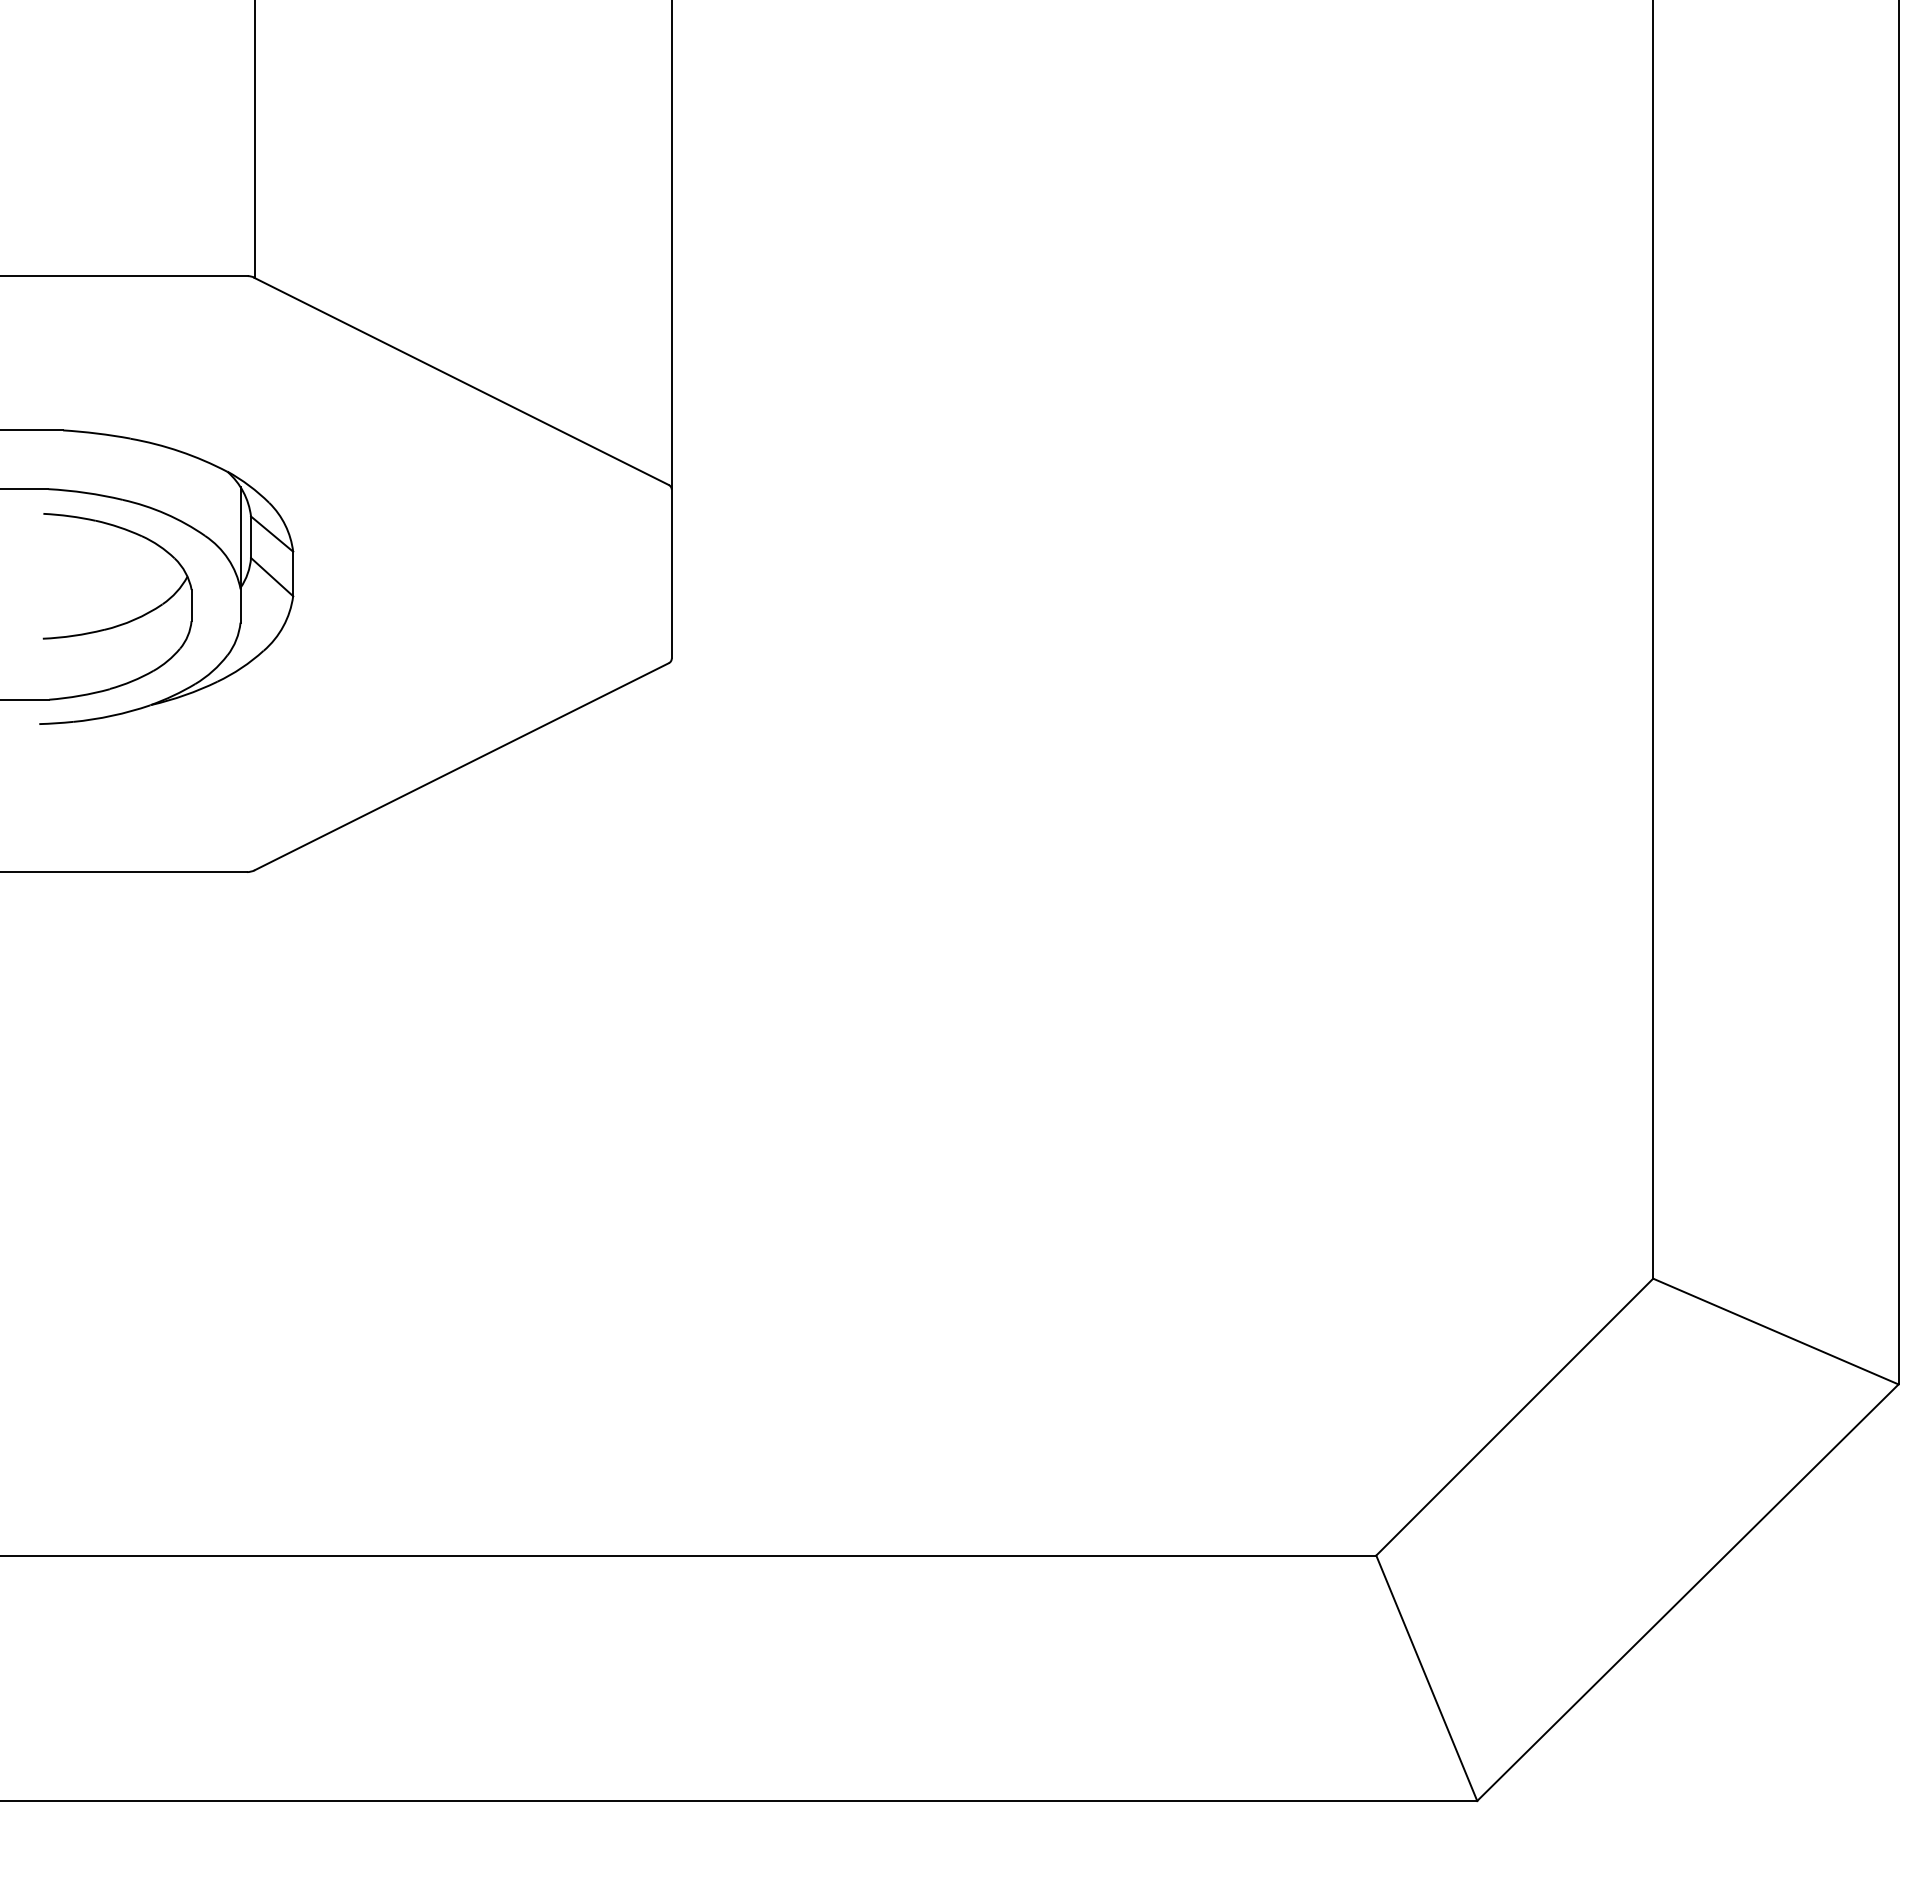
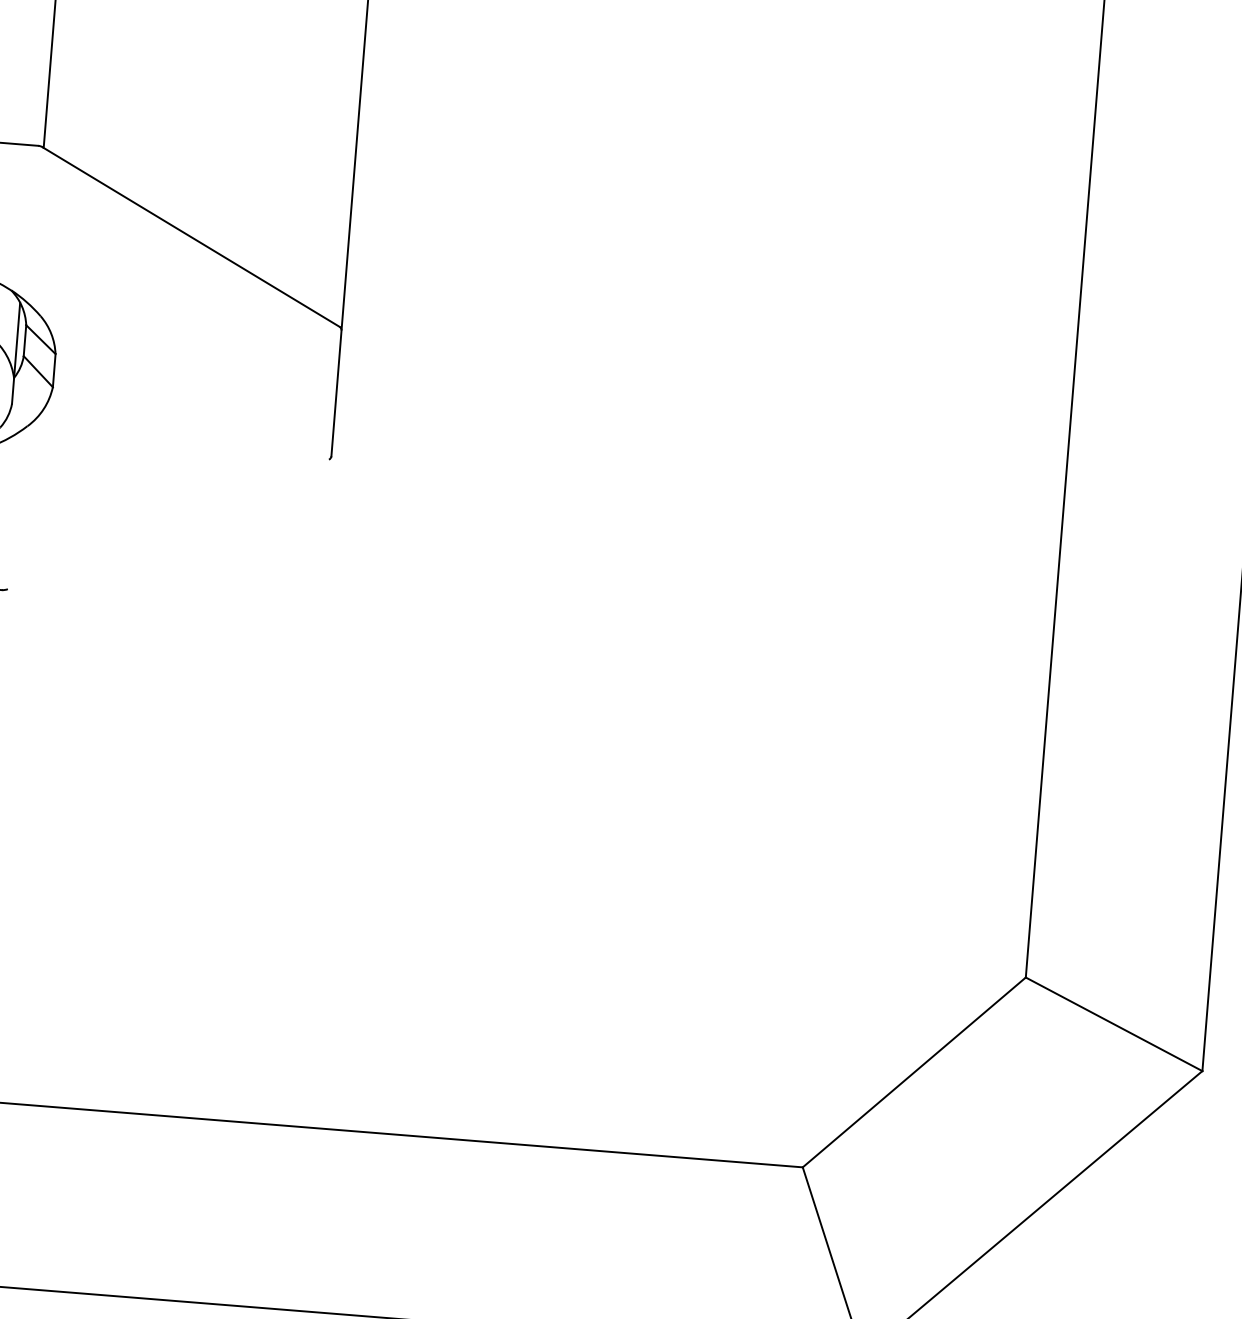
line: (461, 766) -> (168, 524), removed

